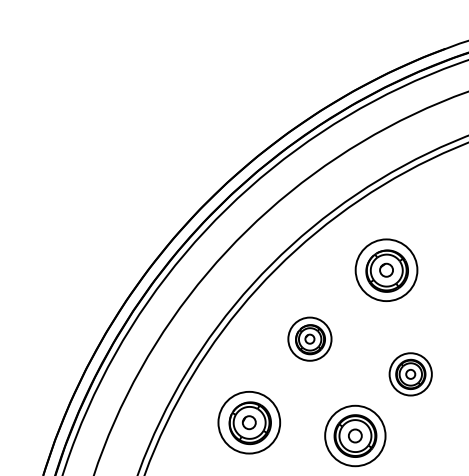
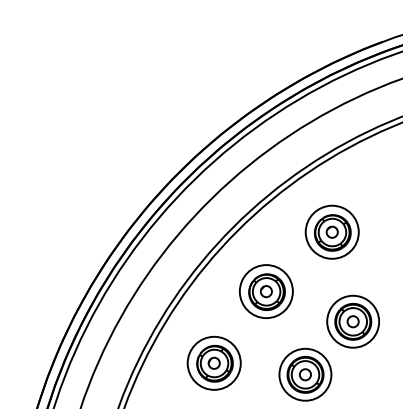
part: (309, 338) -> (266, 290), size x1.43
part: (410, 374) -> (352, 321), size x1.43

